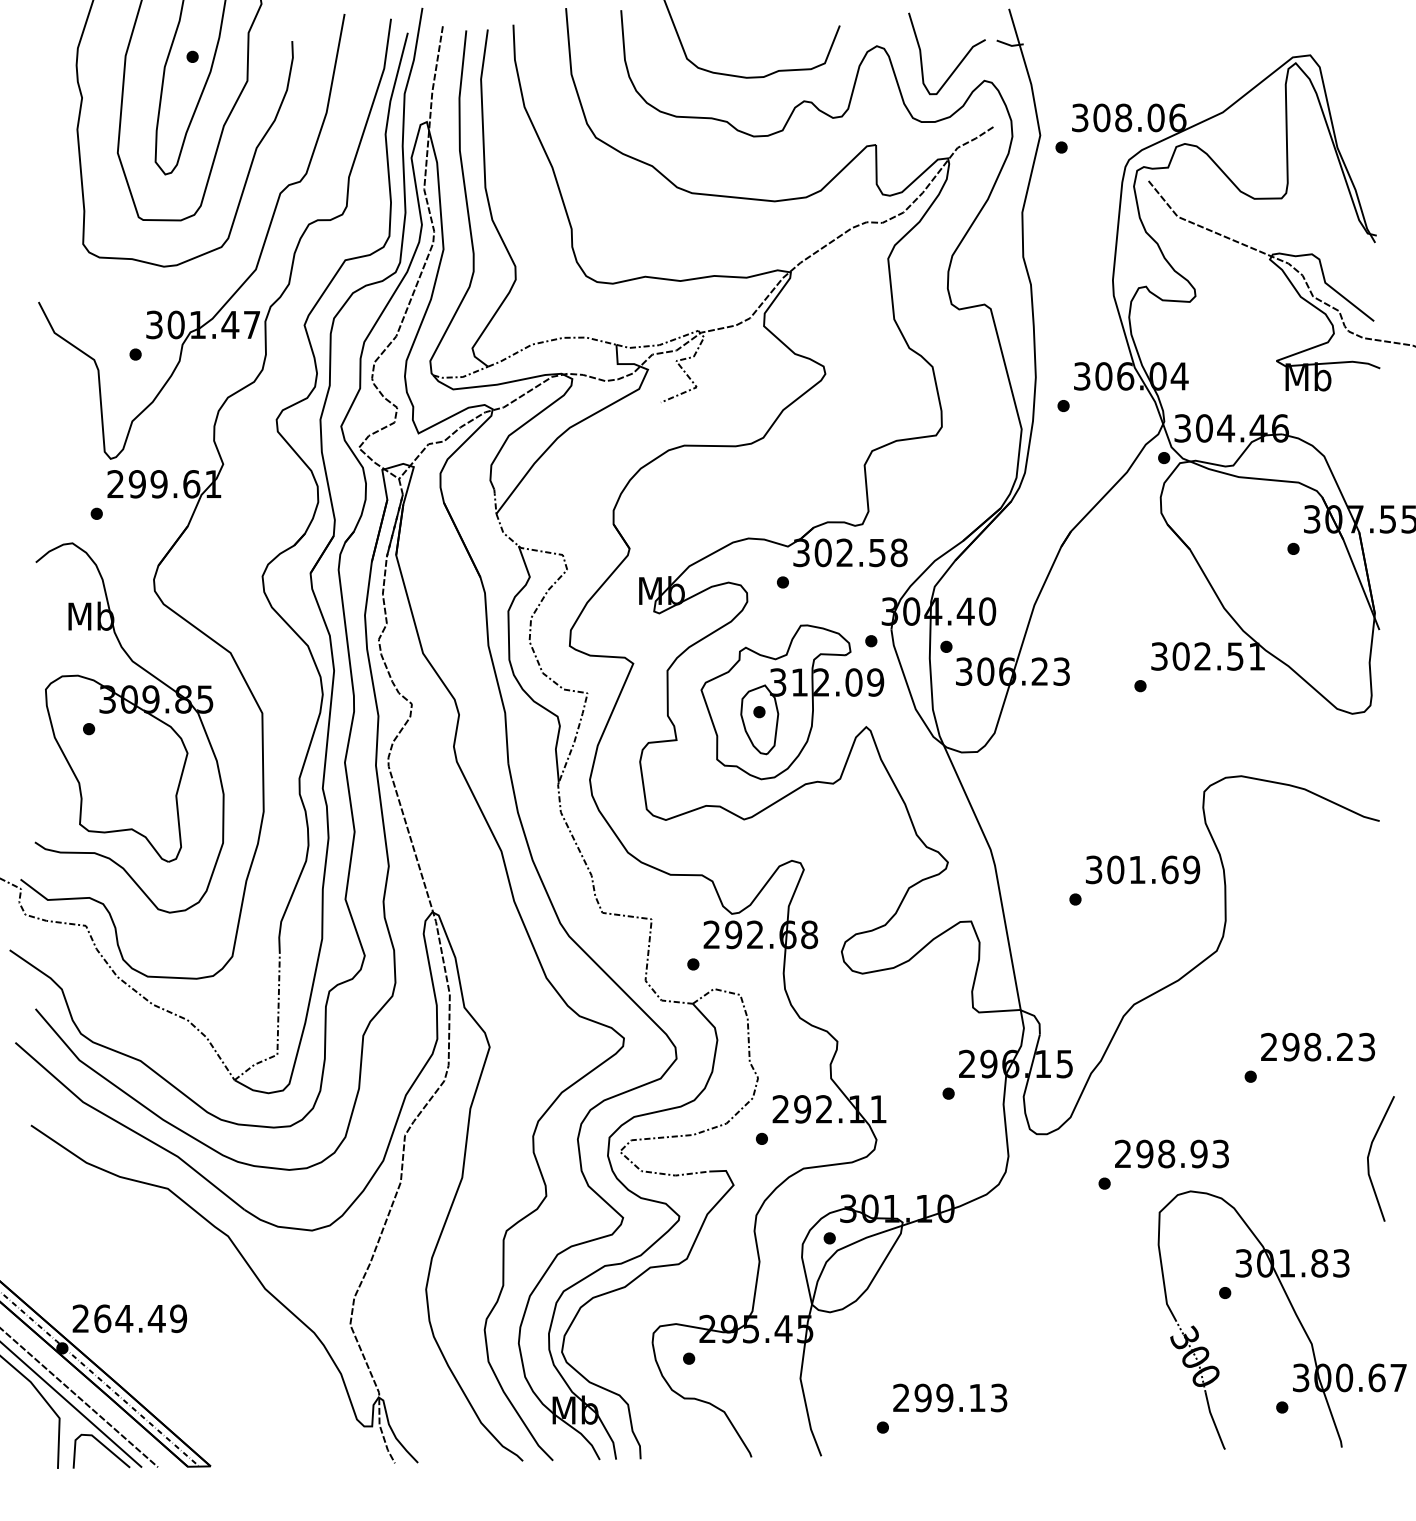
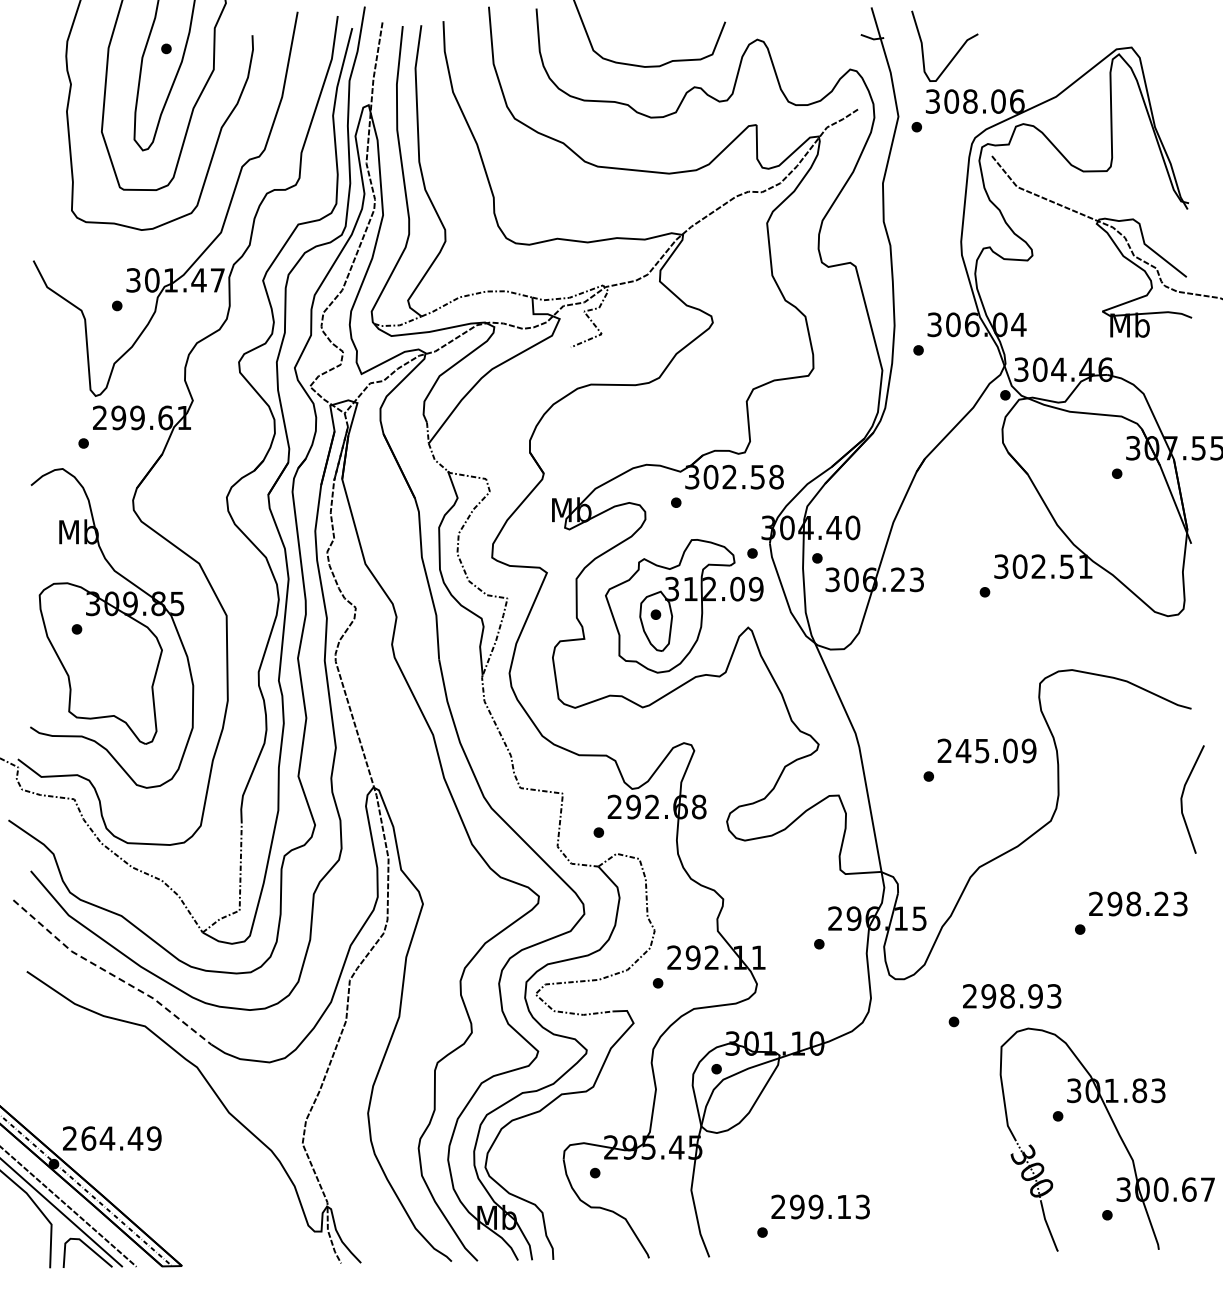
curve: (959, 62) -> (955, 53), moved
text: (1131, 869) -> (977, 750), 301.69 -> 245.09
line: (129, 1128) -> (111, 974), solid -> dashed
line: (1370, 1154) -> (1183, 795), moved

